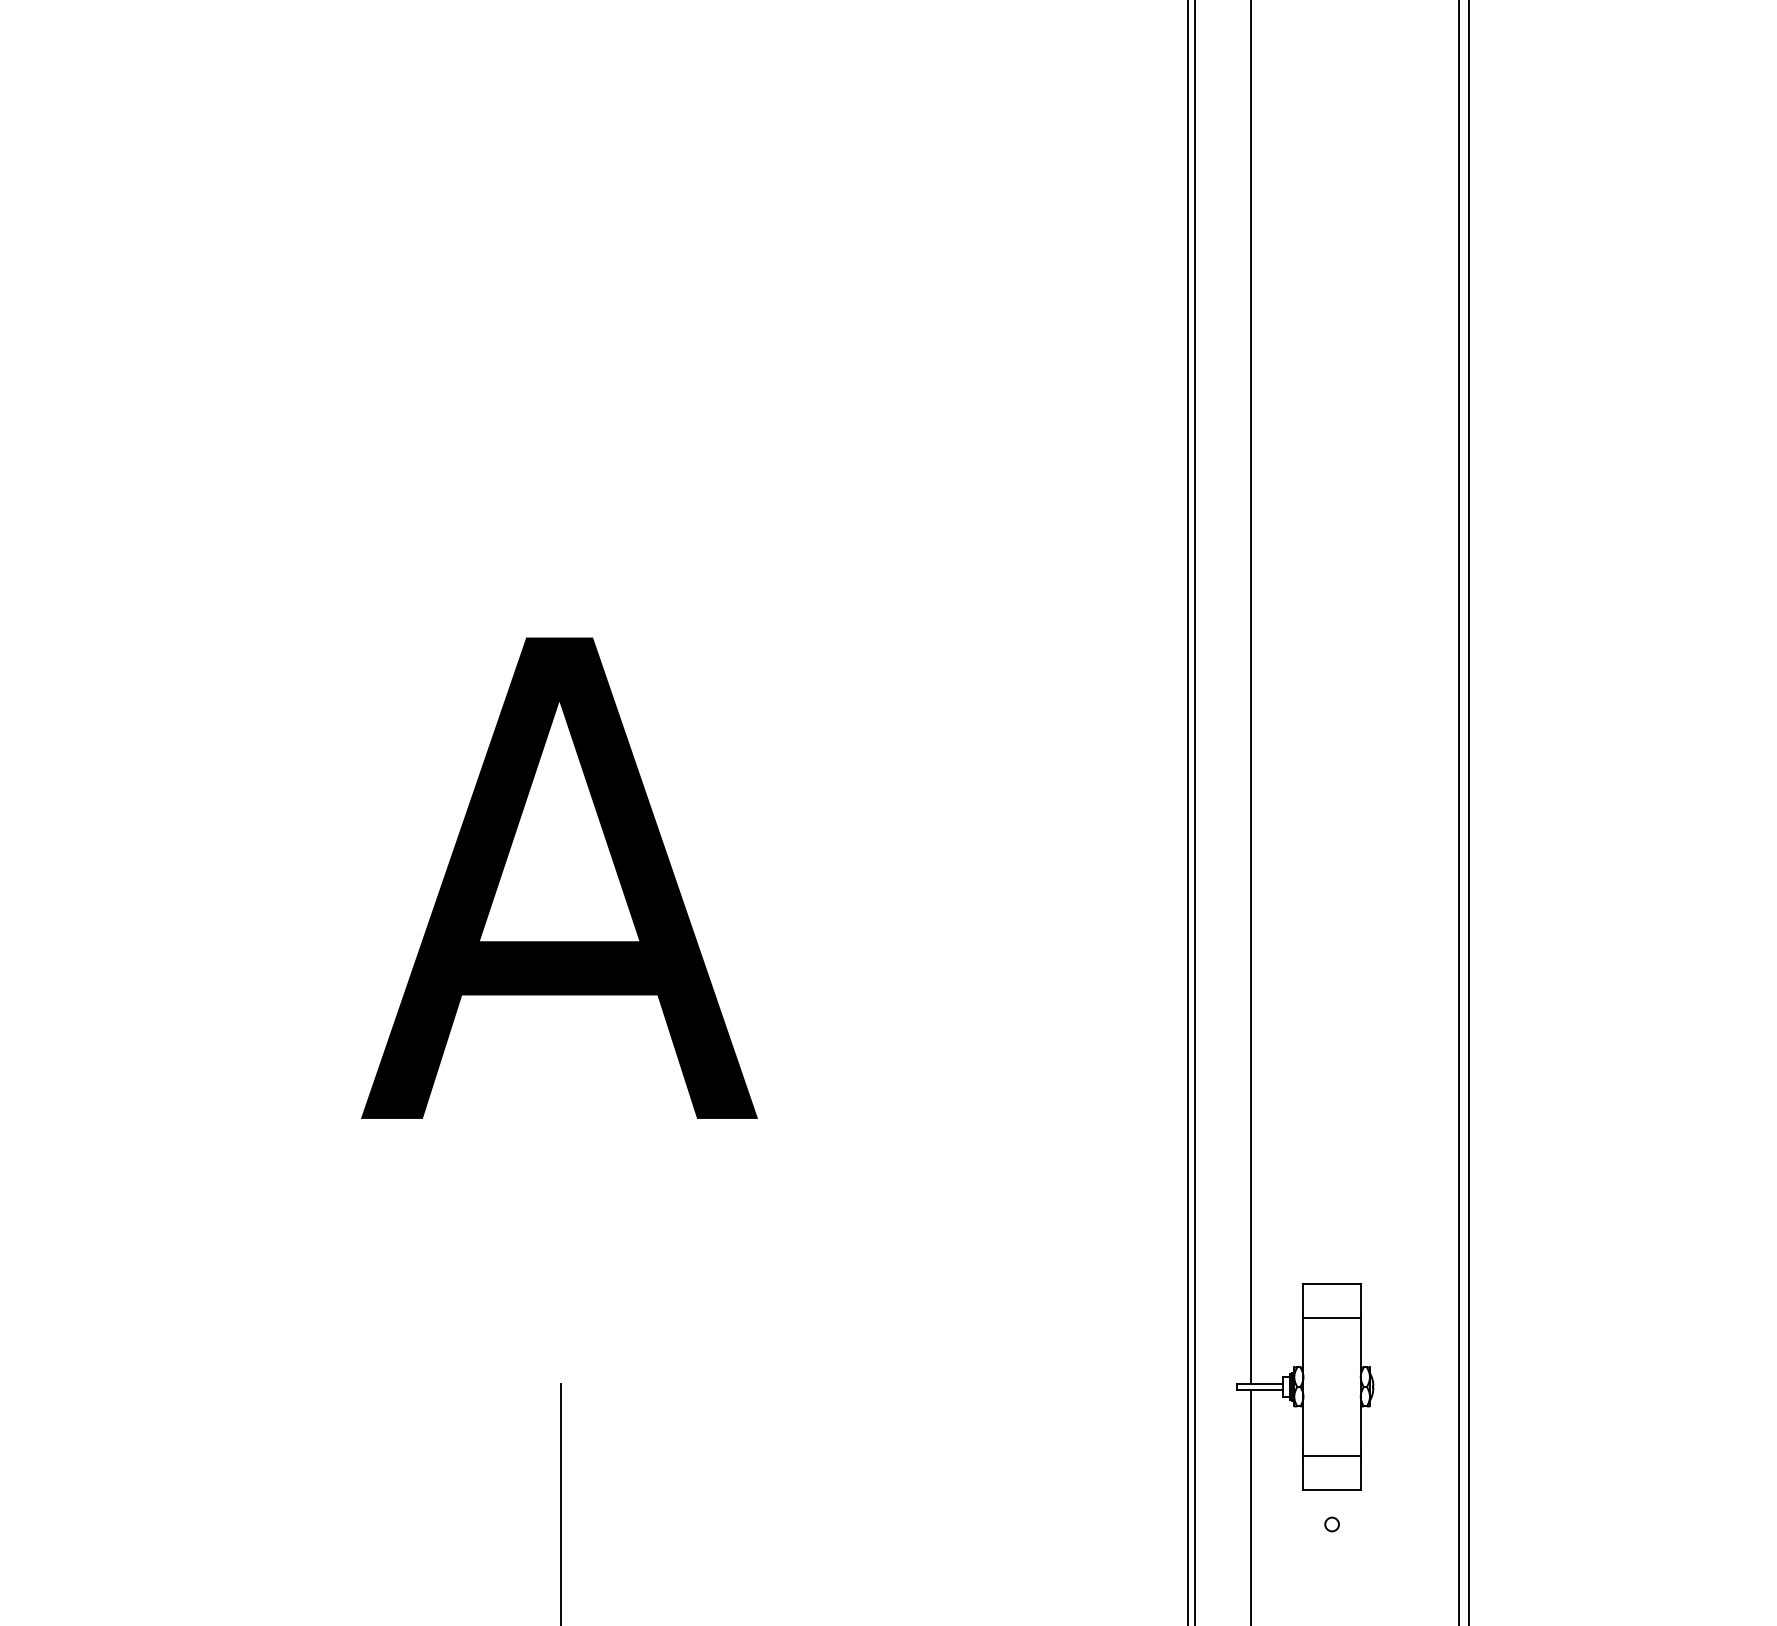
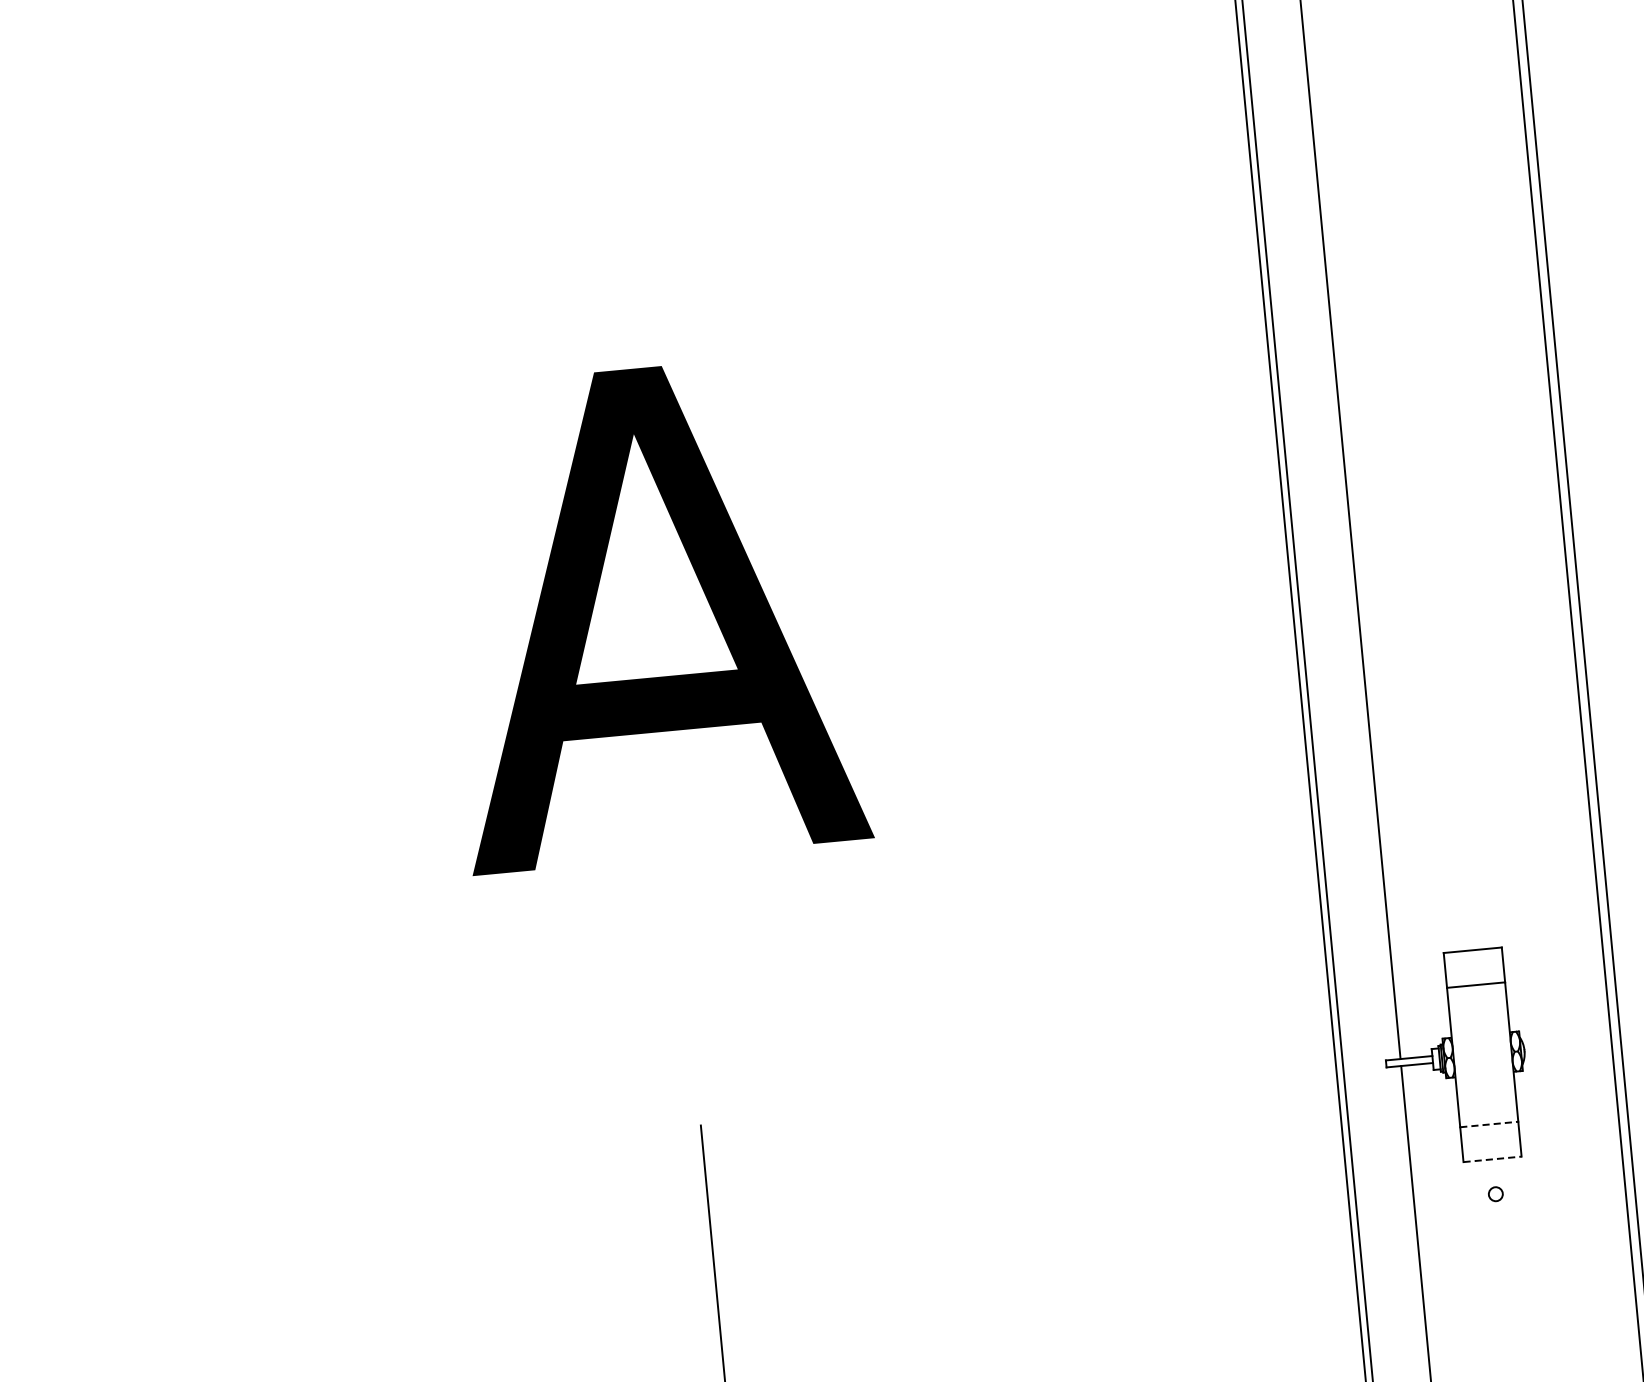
line: (1332, 1455) -> (1489, 1124), solid -> dashed
line: (1332, 1490) -> (1492, 1159), solid -> dashed

